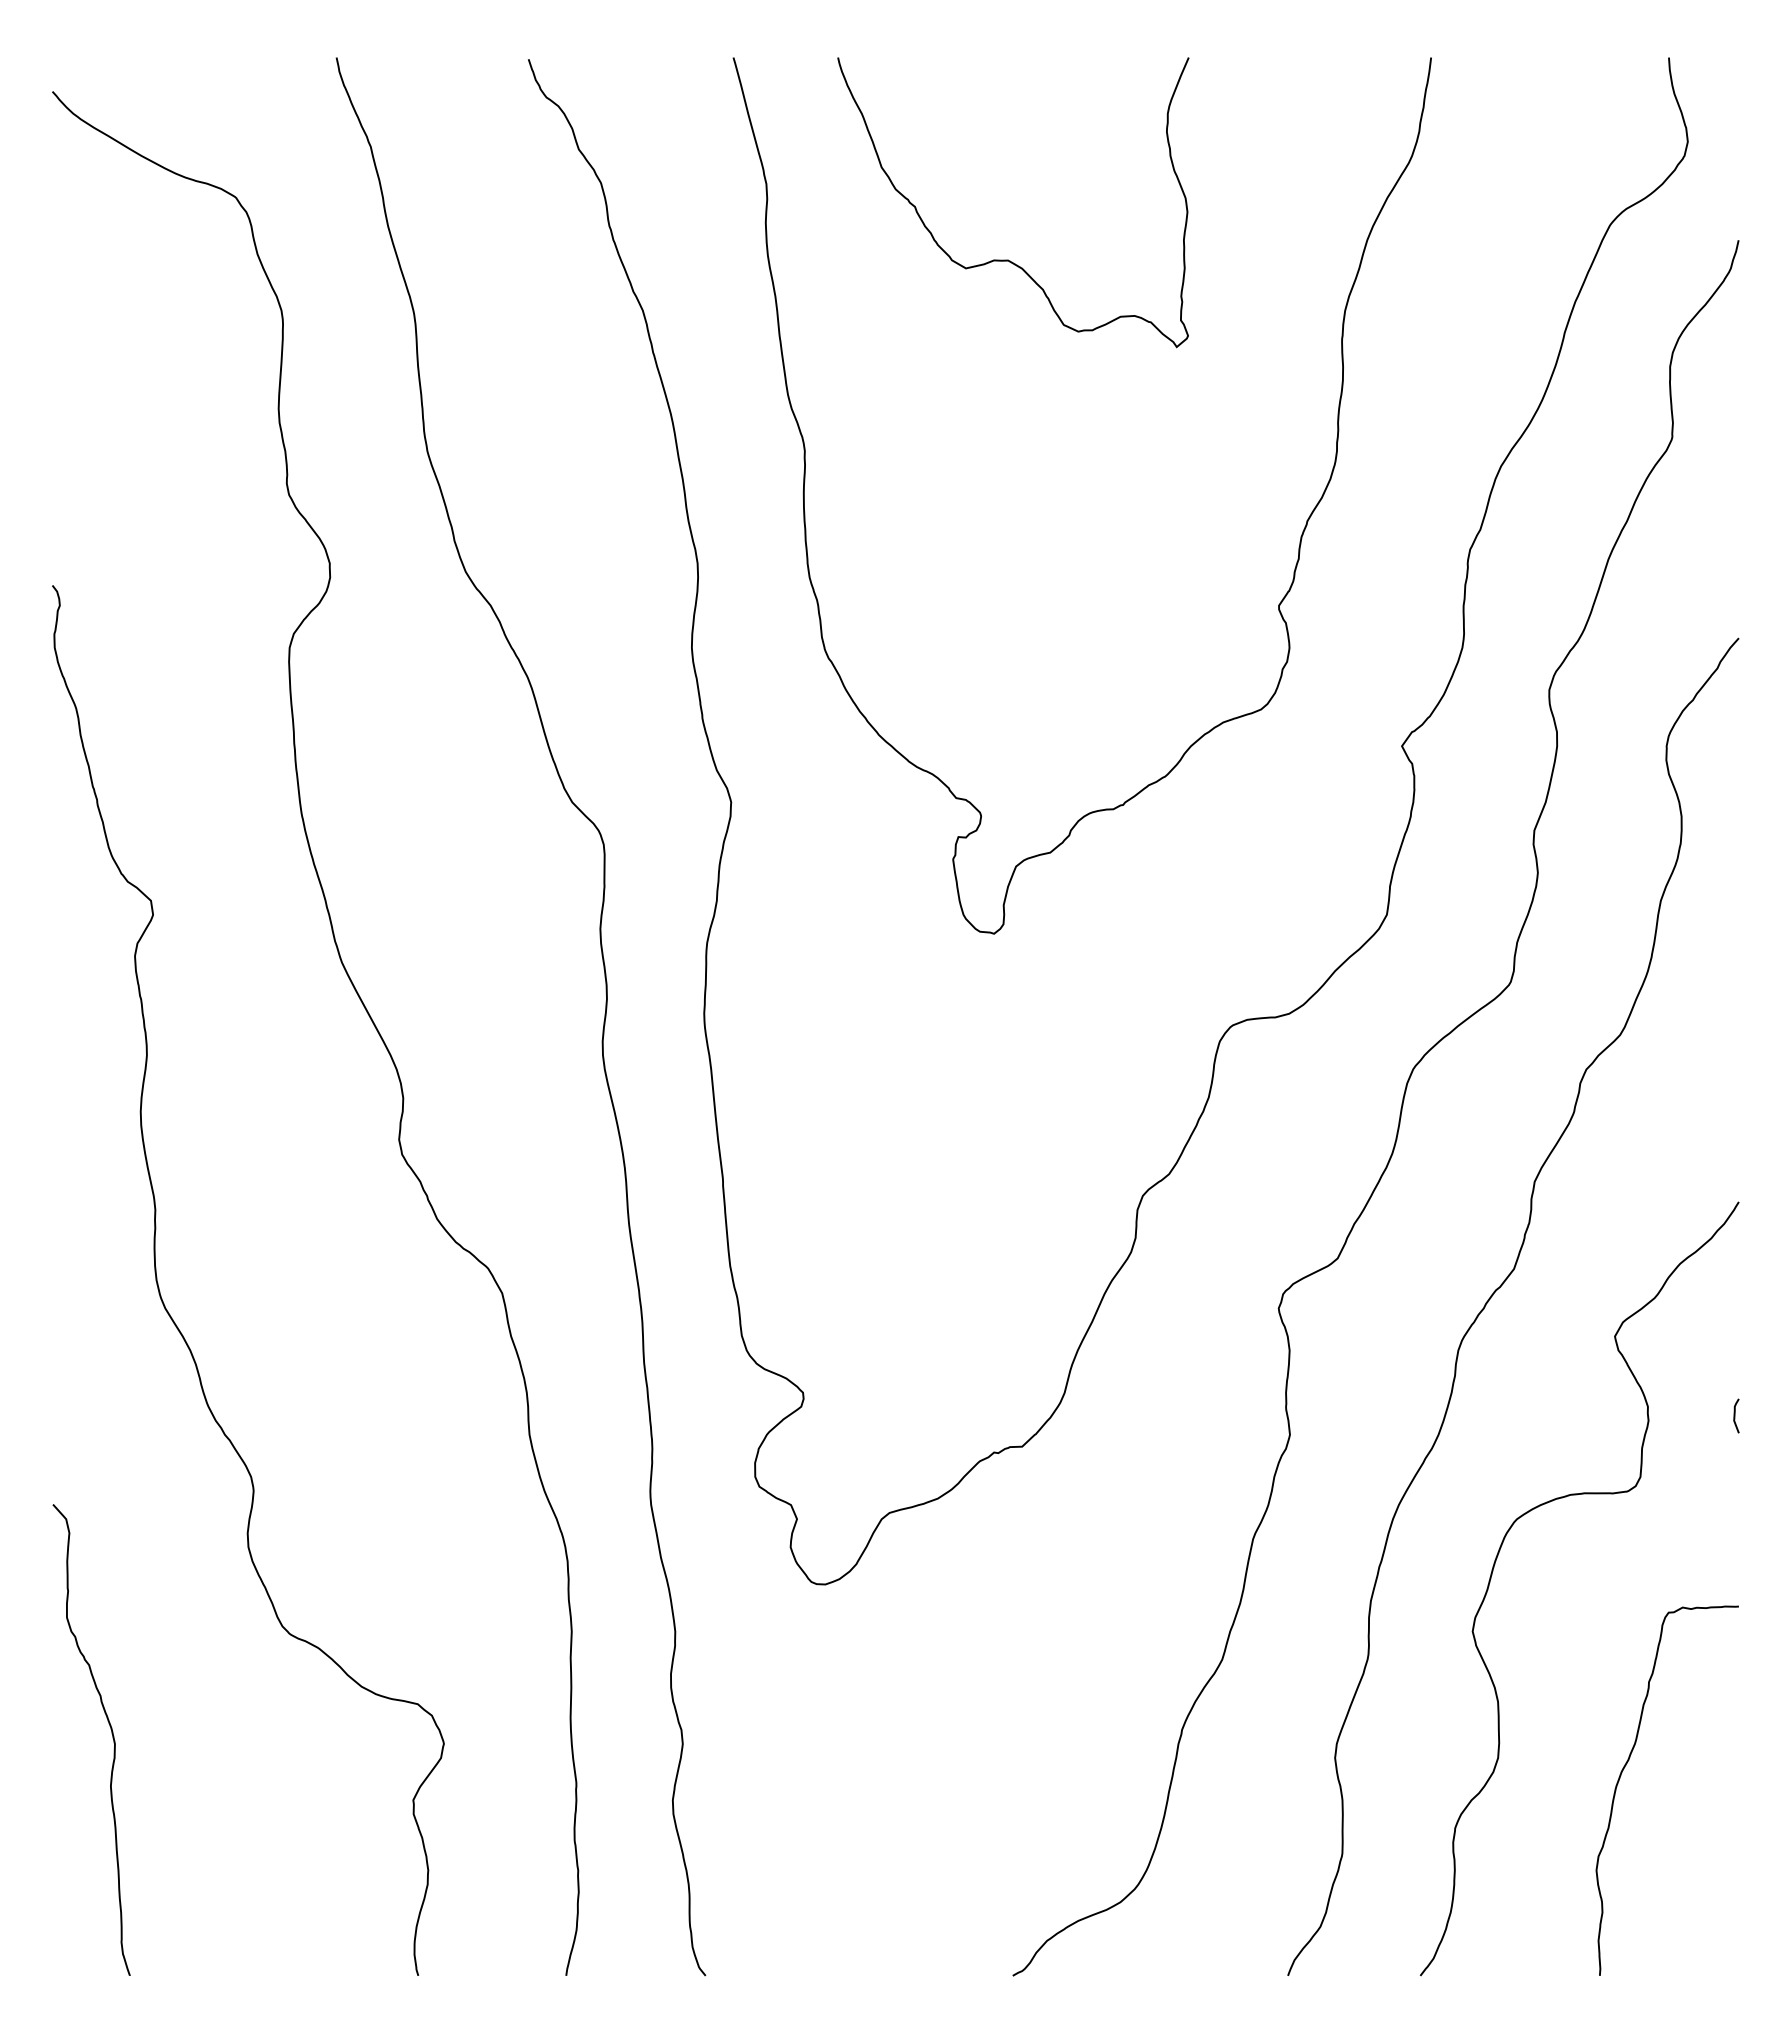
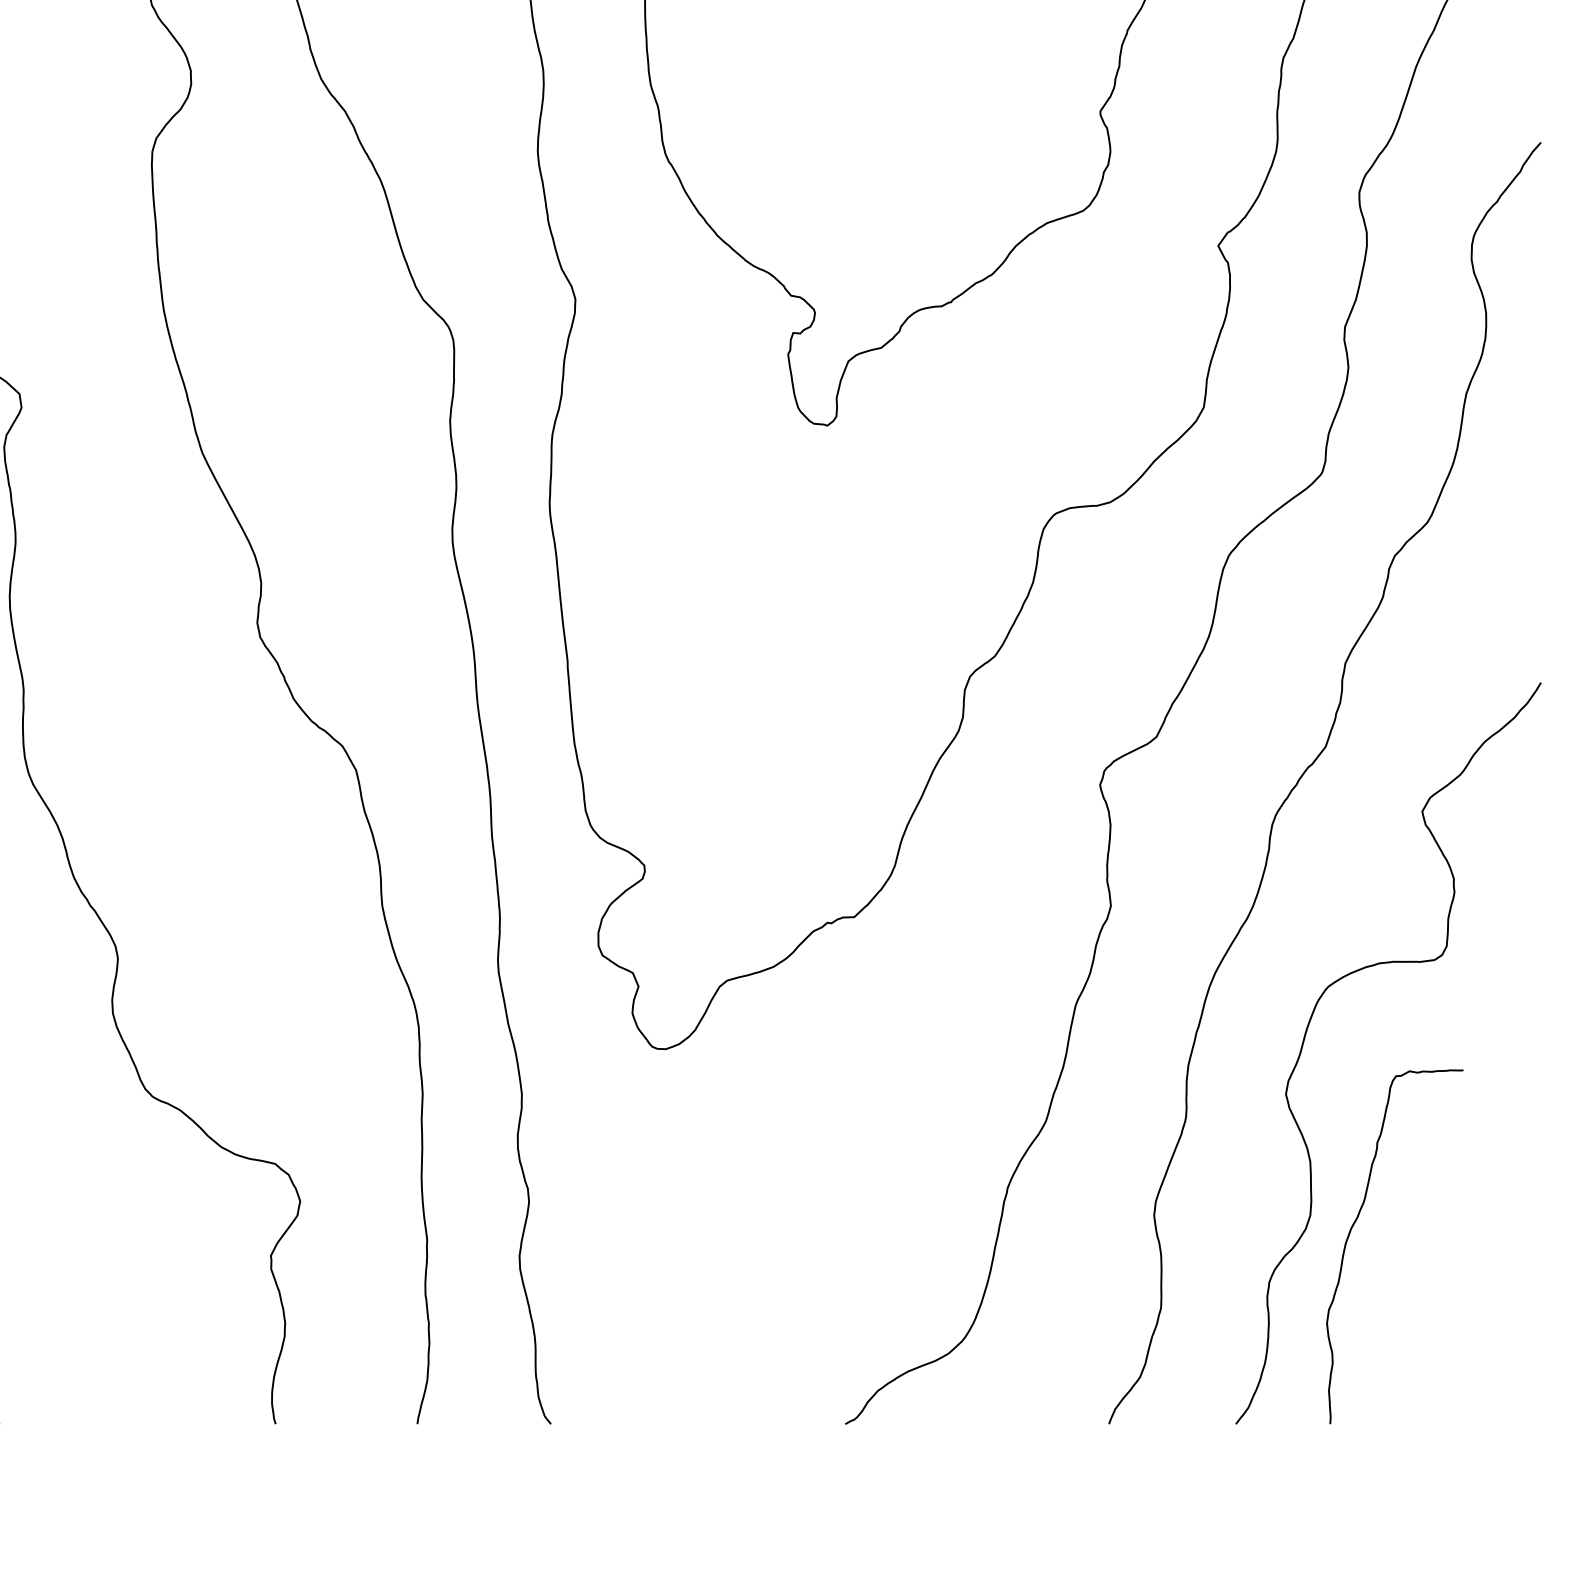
curve: (1735, 1415) -> (1537, 887), removed
curve: (1625, 1767) -> (1354, 1224), moved

